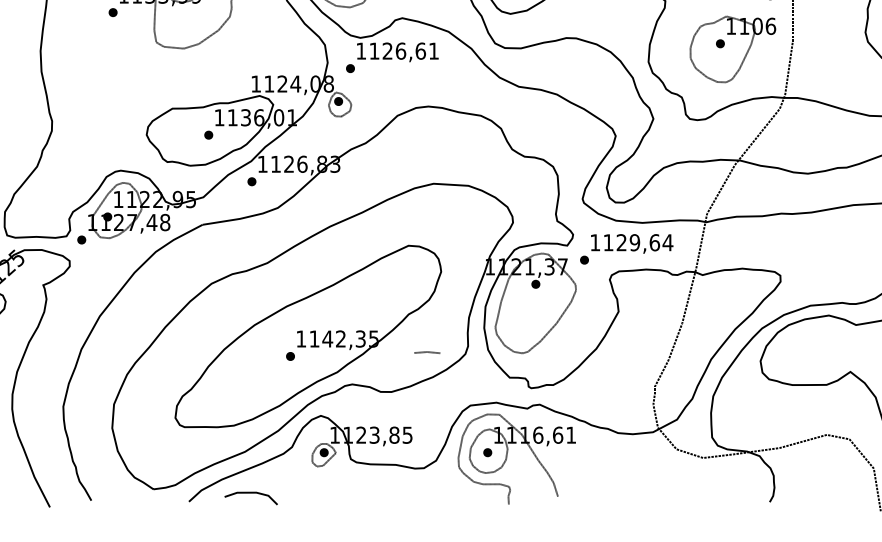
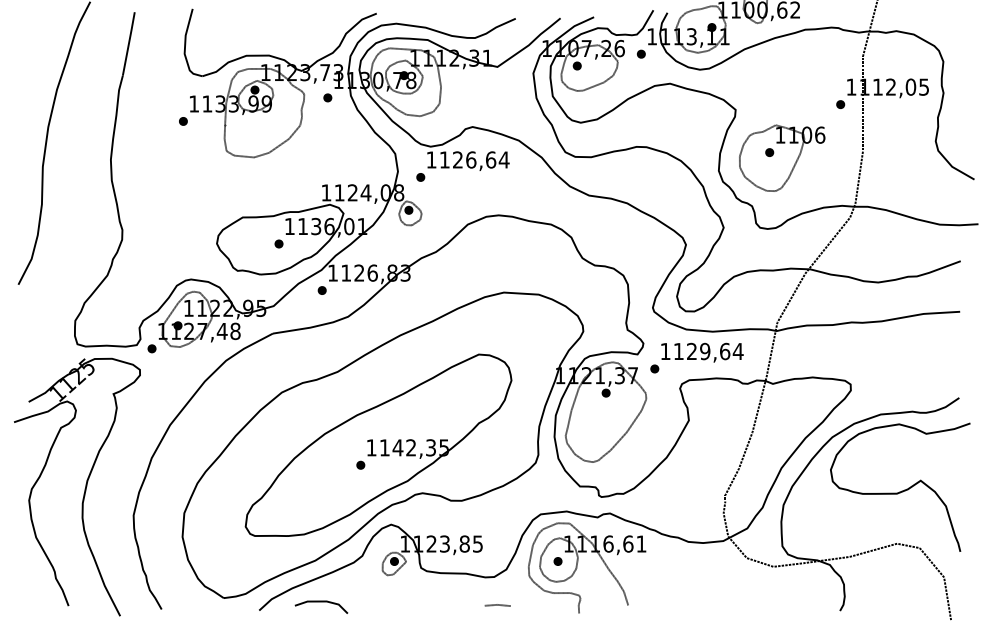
part: (733, 48) -> (782, 157), moved
text: (433, 50) -> (503, 159), 1126,61 -> 1126,64
line: (427, 352) -> (497, 605), moved

